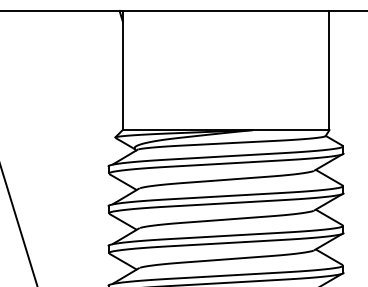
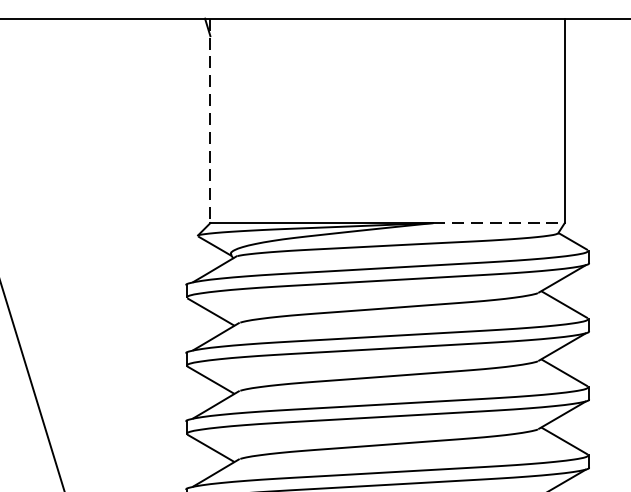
line: (122, 70) -> (210, 120), solid -> dashed
line: (291, 130) -> (499, 223), solid -> dashed

